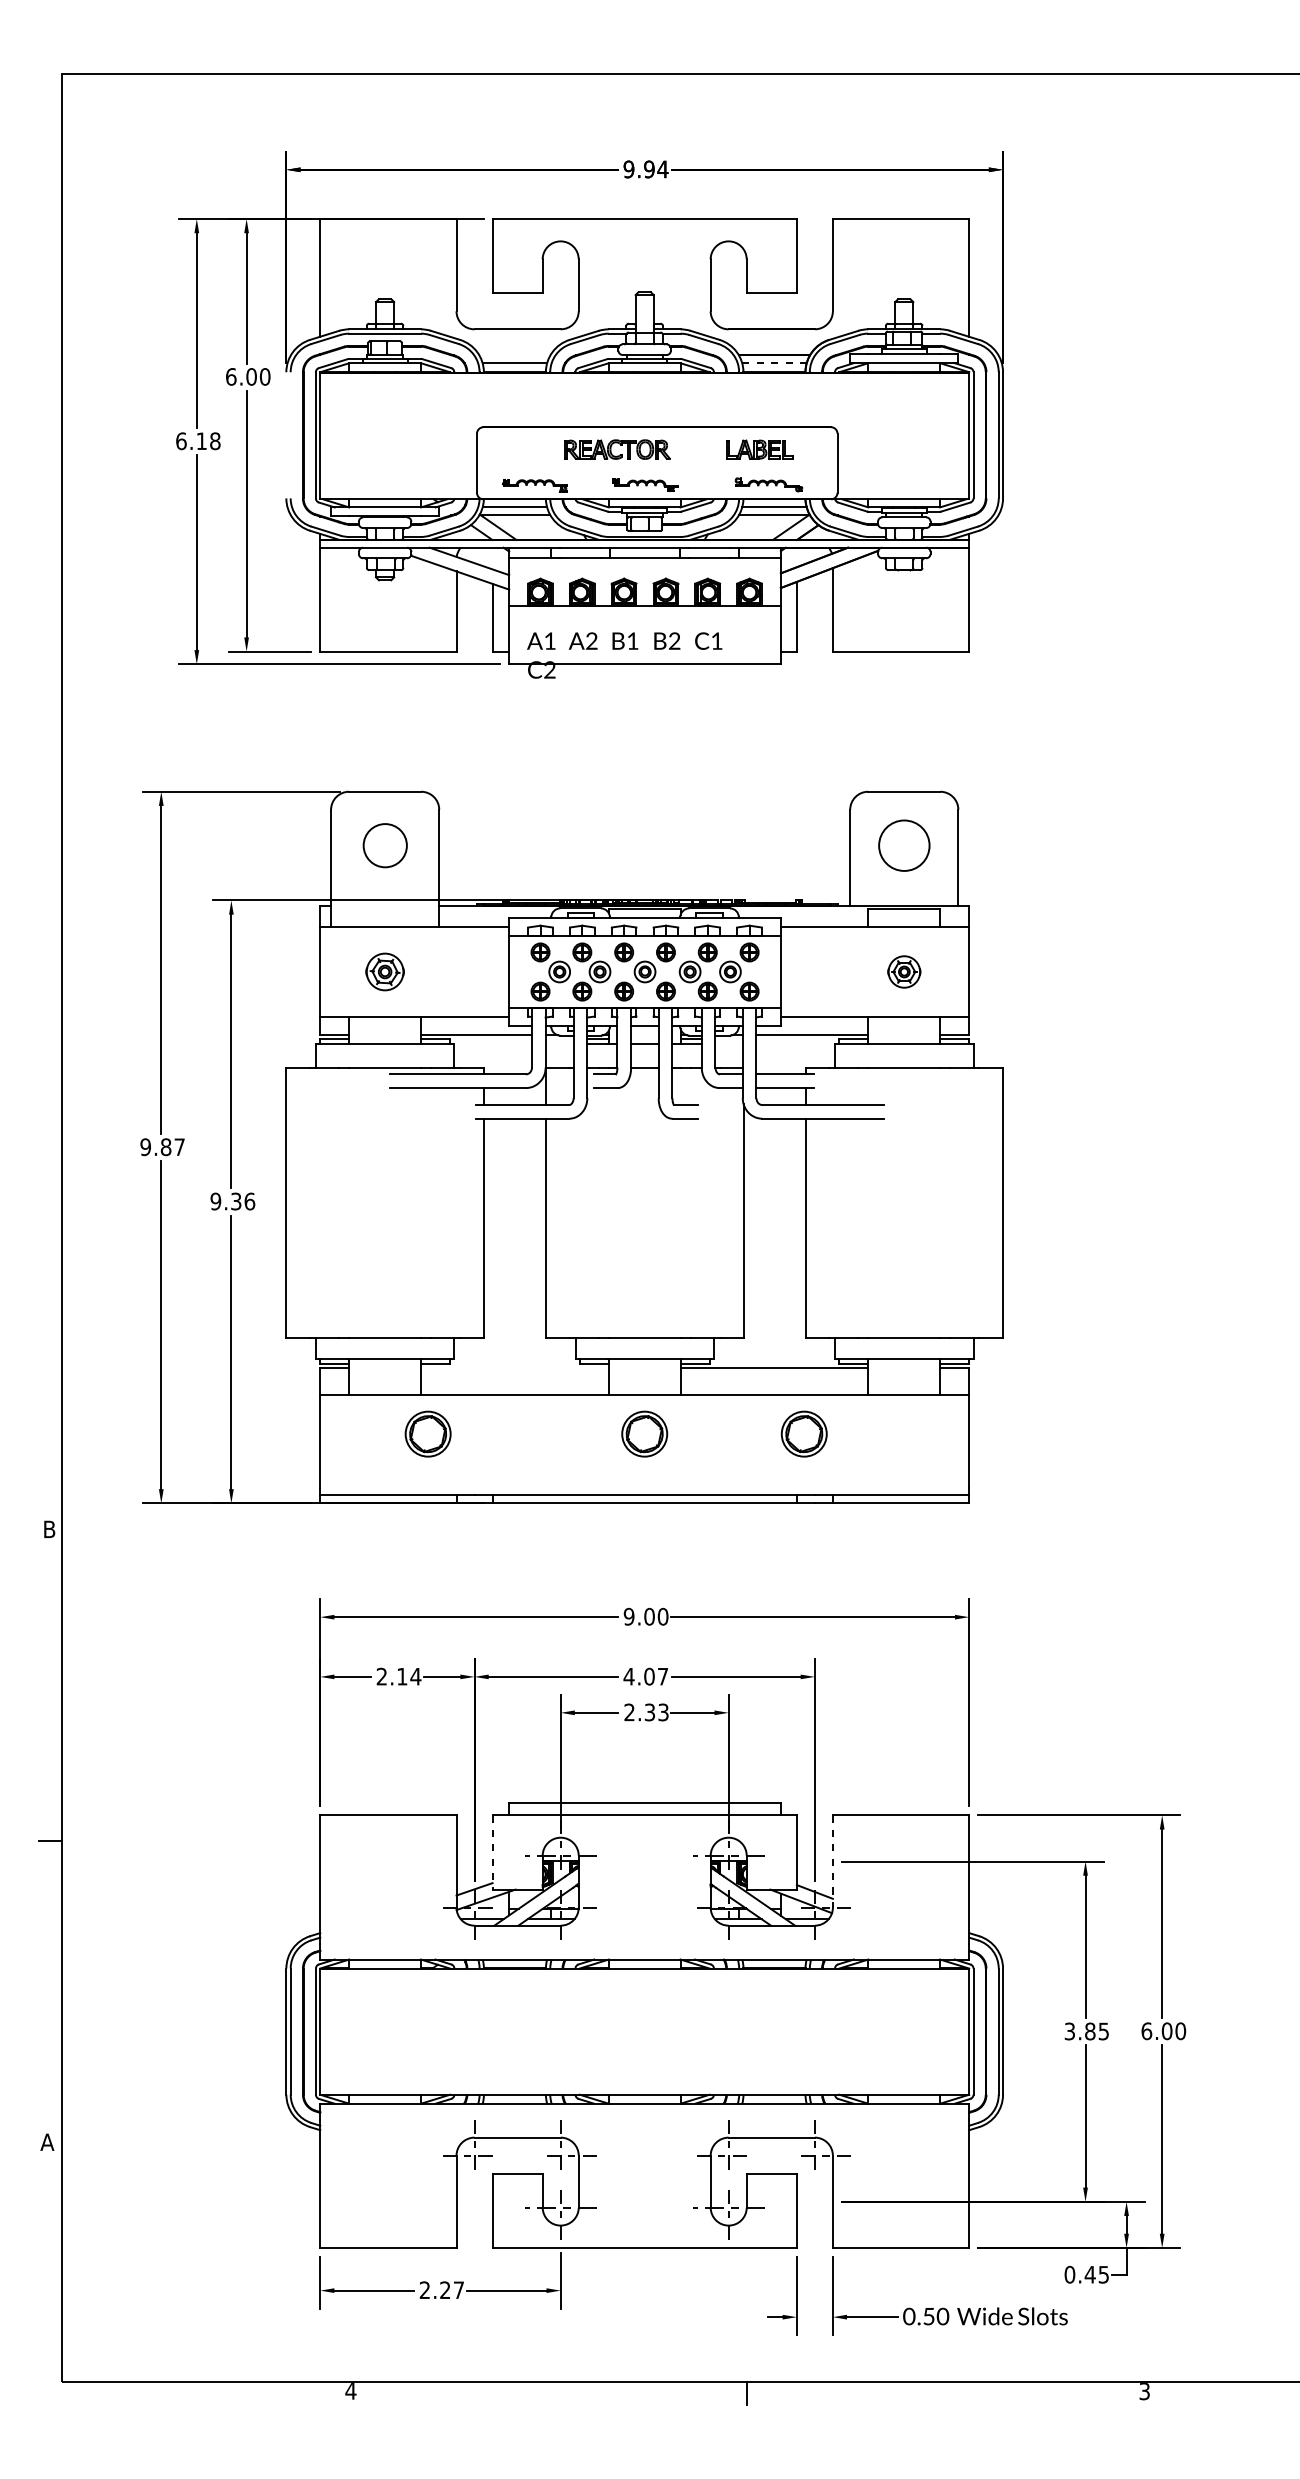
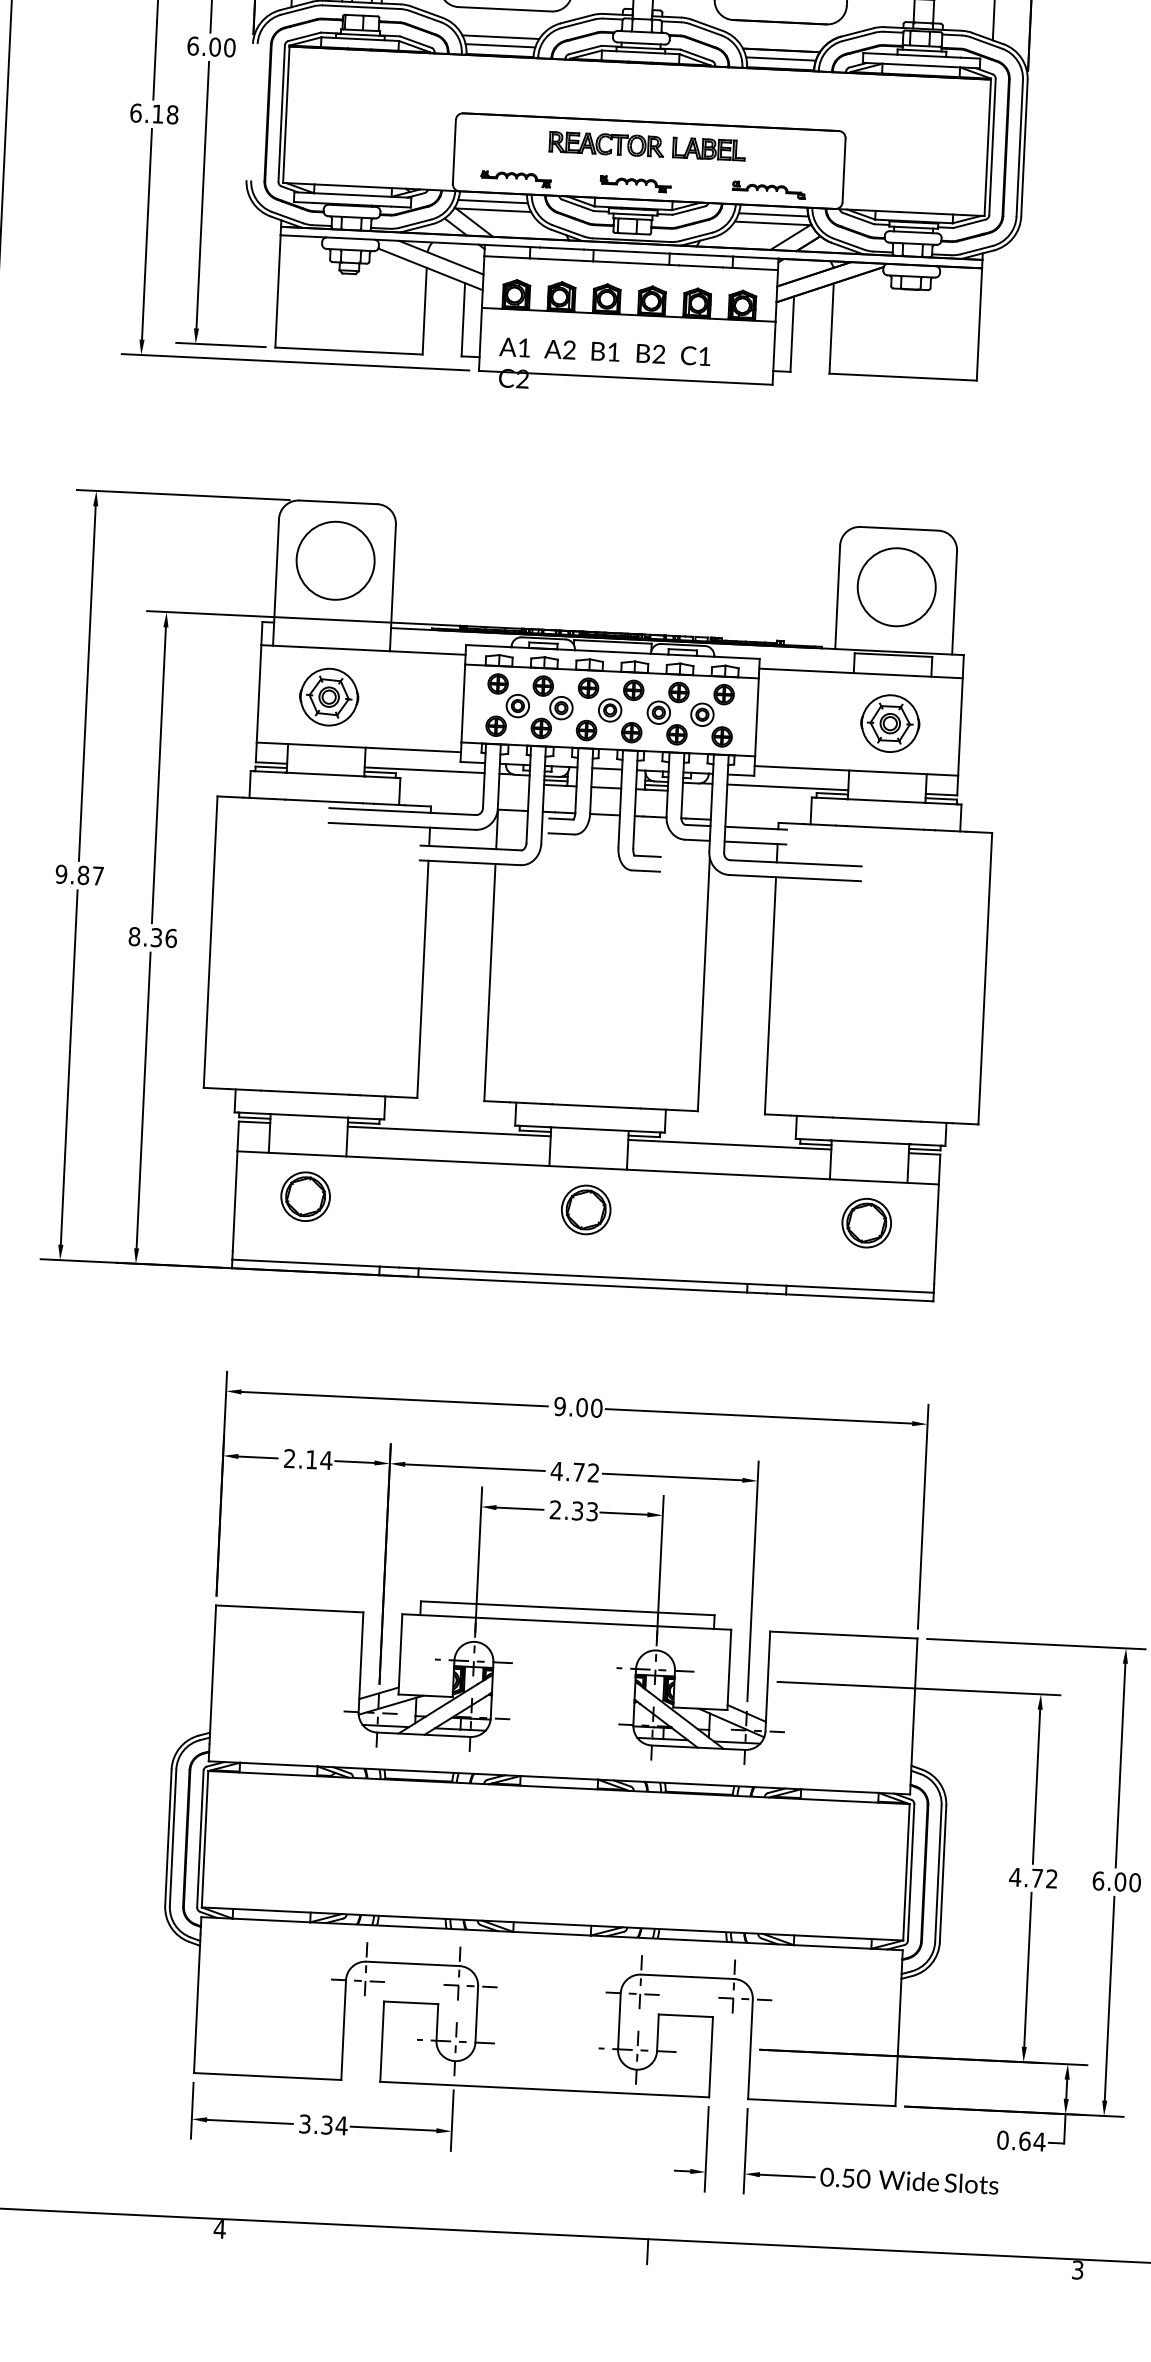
line: (514, 355) -> (500, 37), added
line: (774, 363) -> (781, 59), dashed -> solid
part: (759, 449) -> (708, 149), moved
circle: (385, 845) -> (336, 560), size x1.67
circle: (904, 845) -> (897, 586), size x1.43
part: (384, 971) -> (328, 696), size x1.43
part: (904, 971) -> (890, 723), size x1.67
text: (215, 1201) -> (134, 936), 9.36 -> 8.36
line: (514, 1367) -> (448, 1131), added
part: (427, 1433) -> (304, 1195), moved
part: (803, 1433) -> (865, 1222), moved
text: (655, 1676) -> (585, 1472), 4.07 -> 4.72
line: (492, 1852) -> (400, 1654), dashed -> solid
line: (832, 1861) -> (767, 1681), dashed -> solid
text: (1086, 2031) -> (1033, 1878), 3.85 -> 4.72
text: (1096, 2274) -> (1031, 2141), 0.45 -> 0.64
text: (441, 2290) -> (322, 2125), 2.27 -> 3.34

